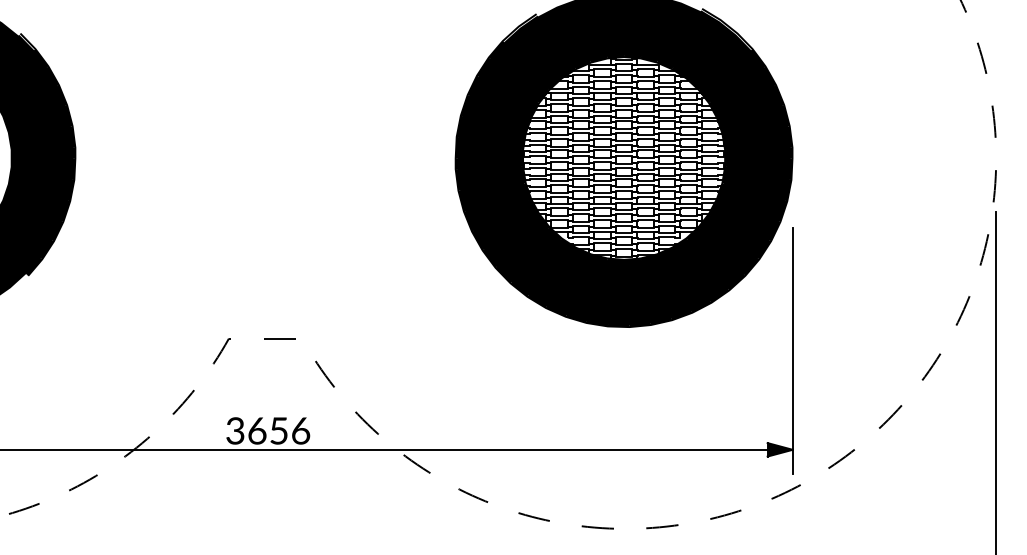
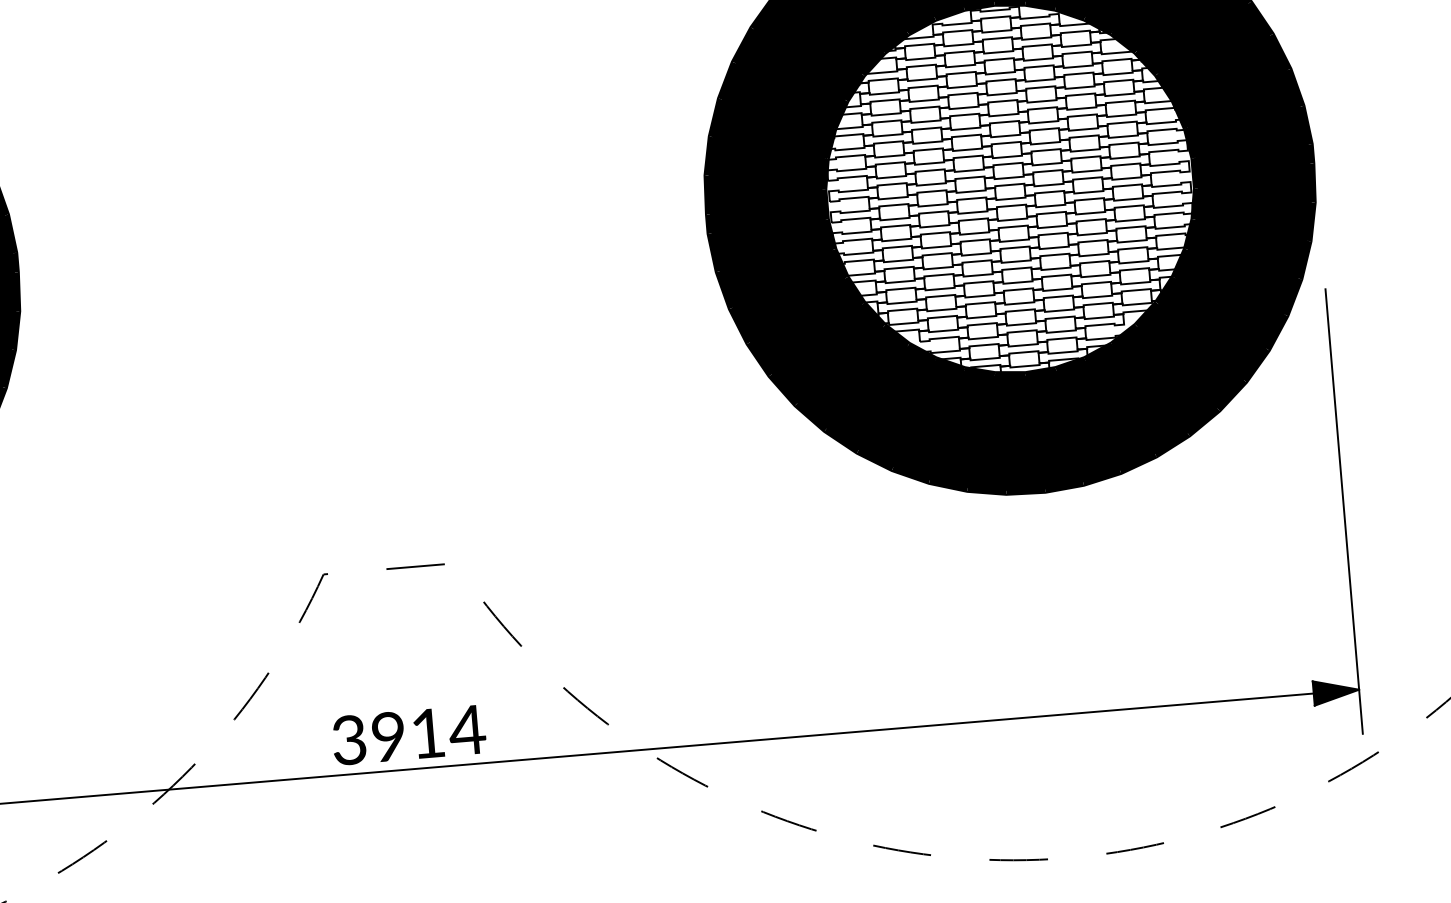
text: (279, 430) -> (428, 732), 3656 -> 3914

